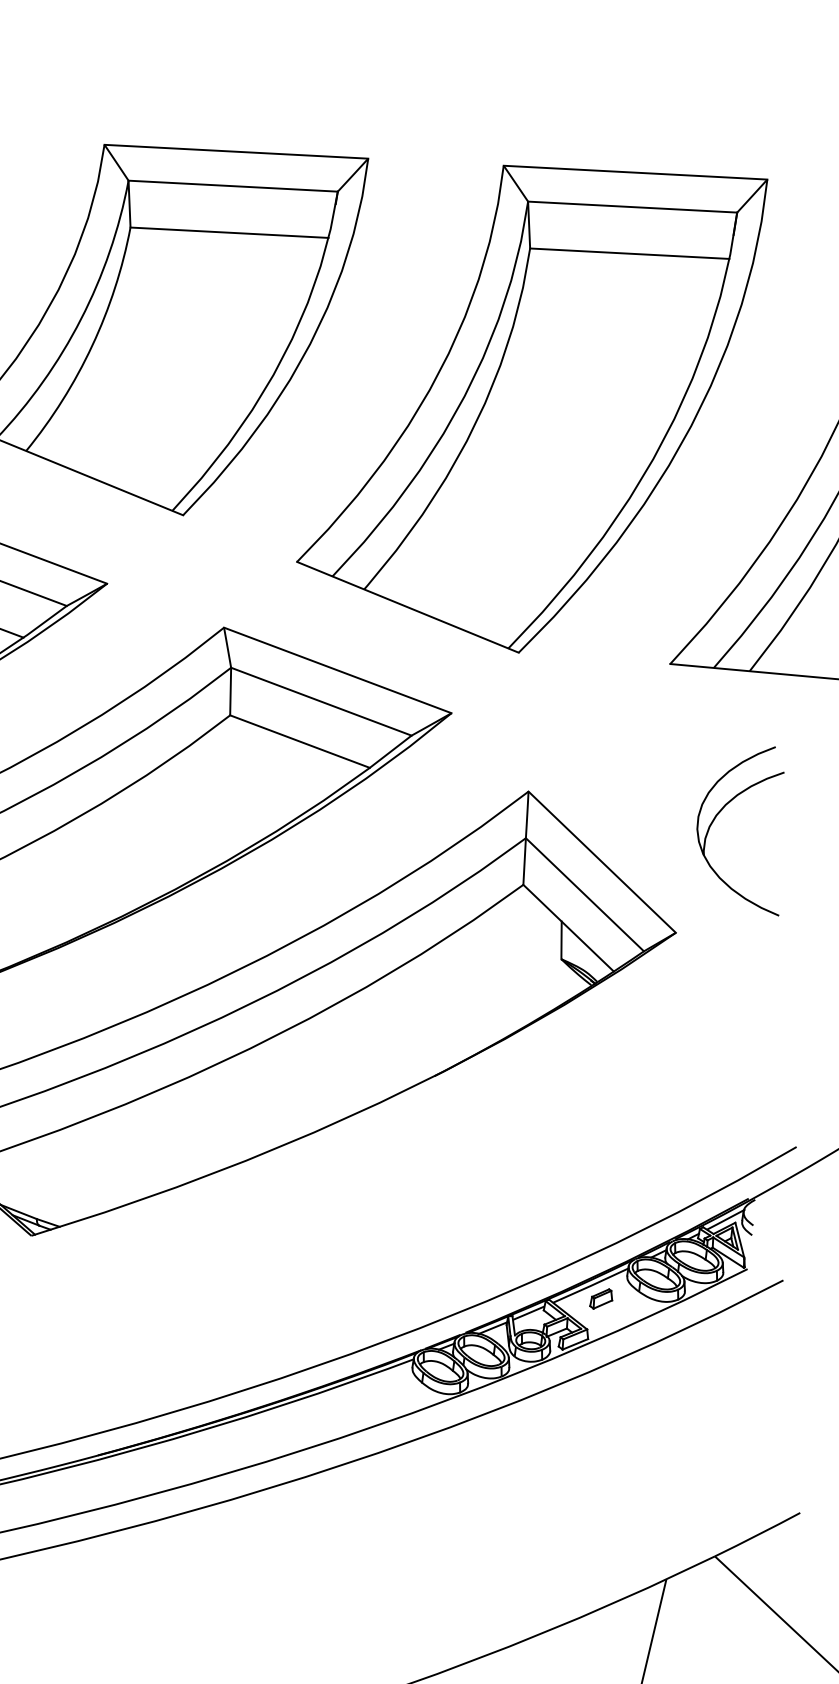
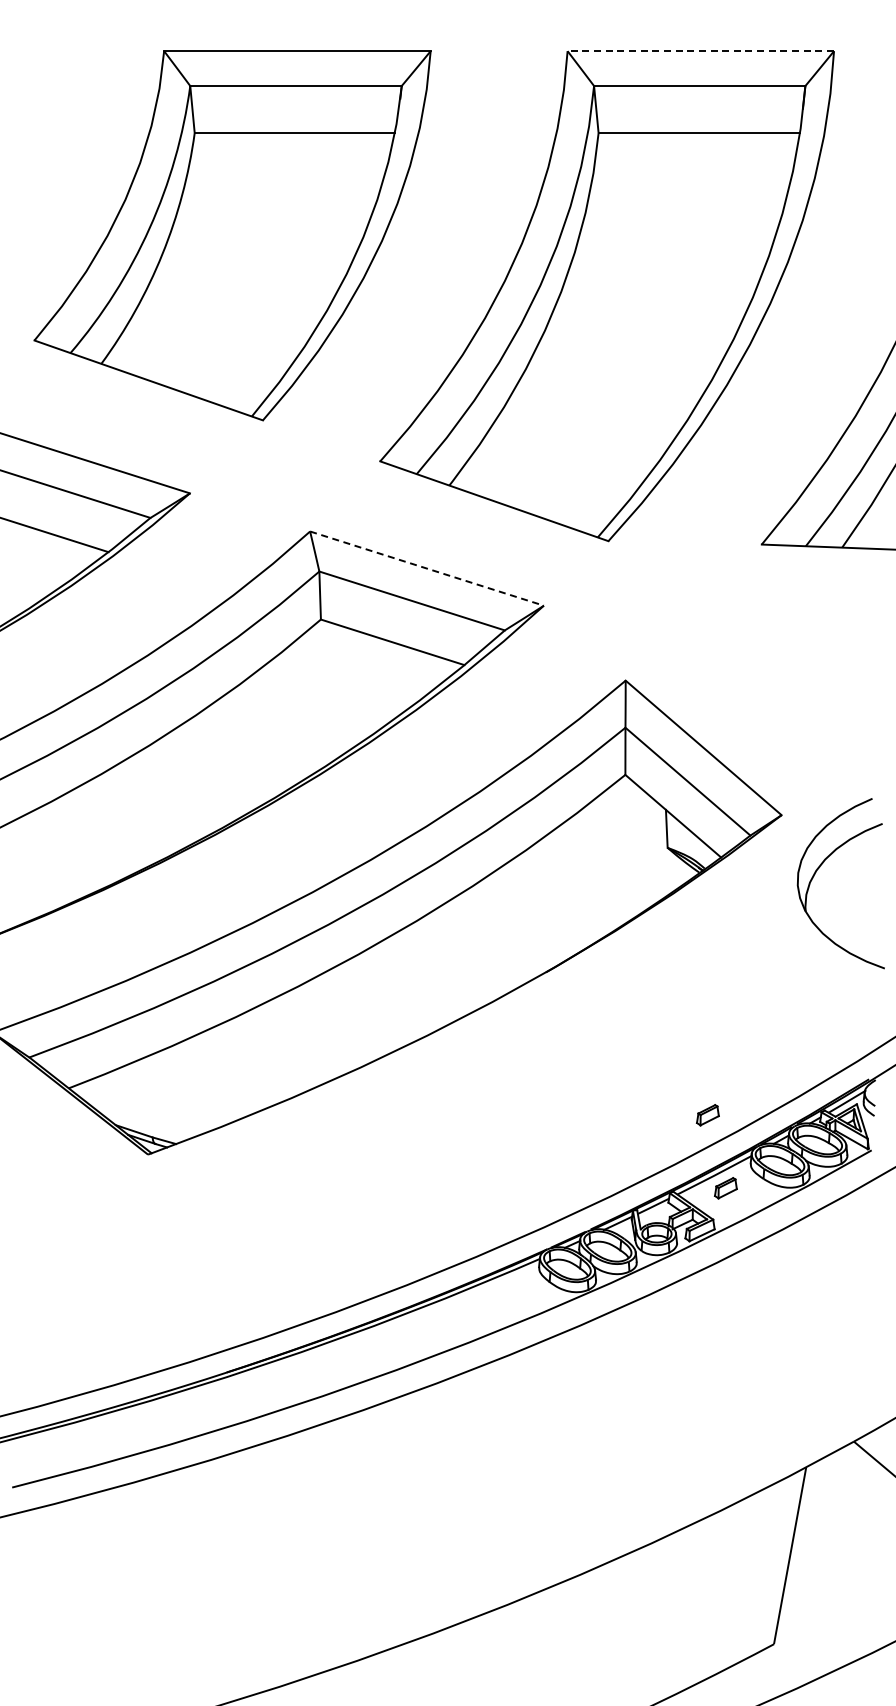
line: (635, 172) -> (700, 51), solid -> dashed
line: (338, 670) -> (427, 568), solid -> dashed
part: (720, 812) -> (820, 867), moved
part: (586, 1226) -> (707, 1115), added

